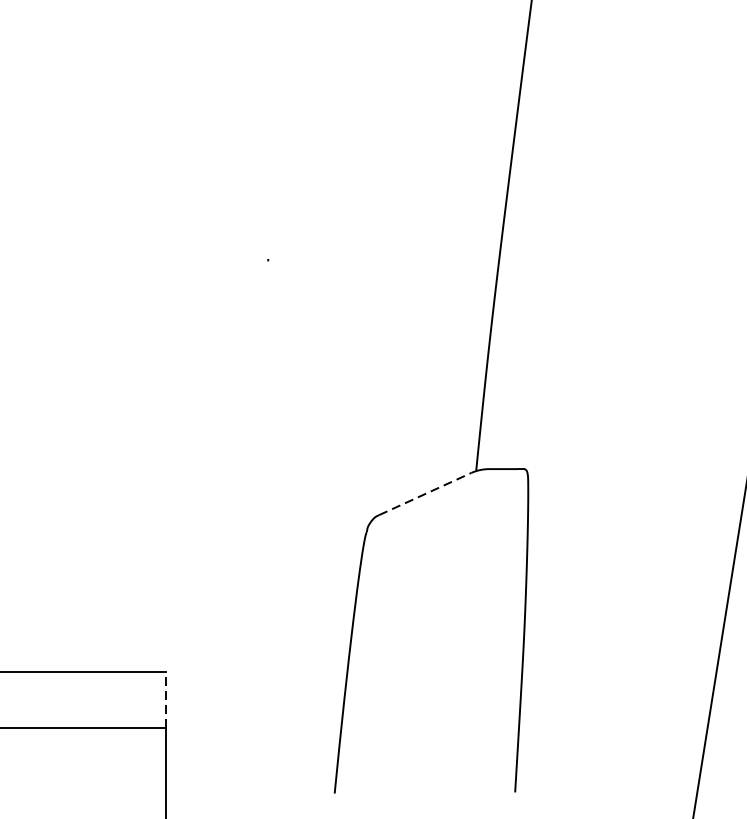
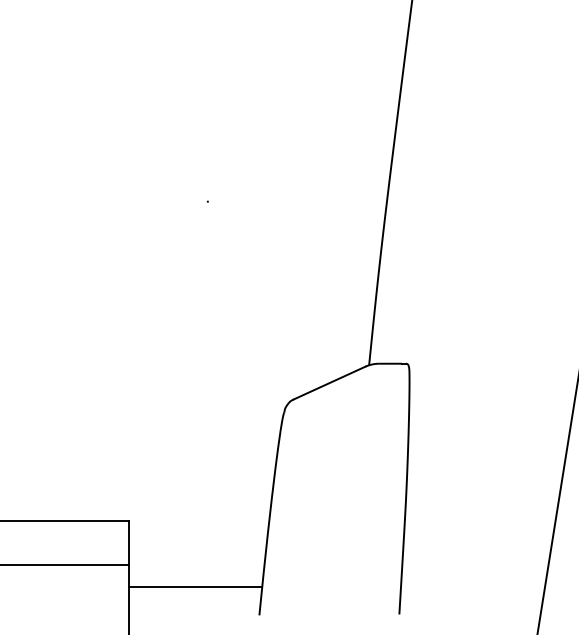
line: (426, 493) -> (330, 382), dashed -> solid
line: (165, 699) -> (128, 542), dashed -> solid
line: (252, 756) -> (195, 586), added

